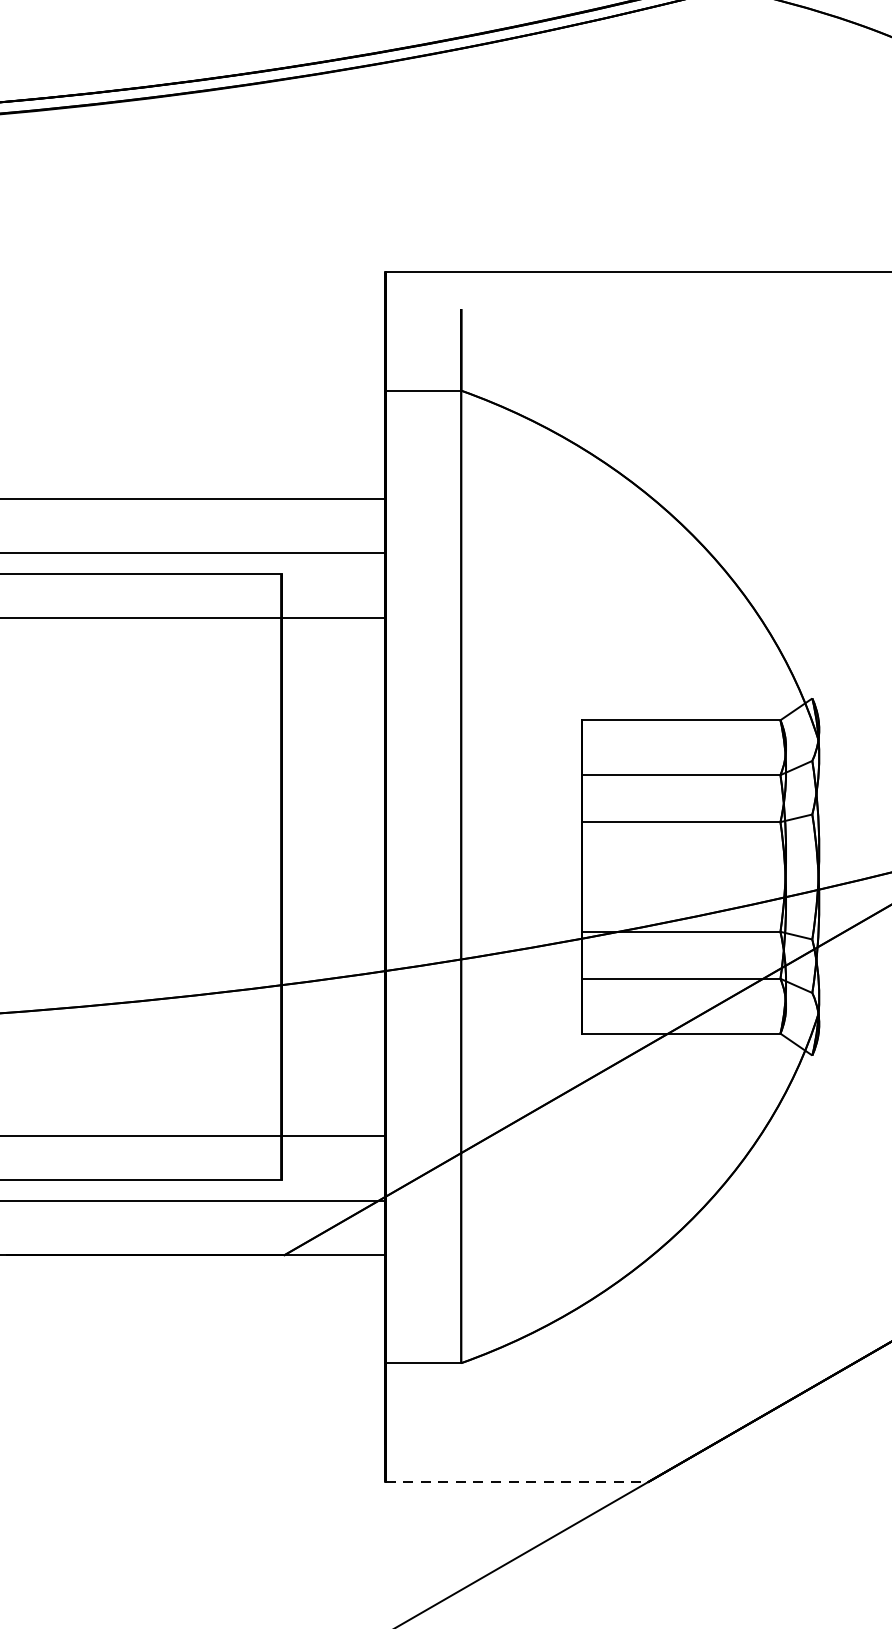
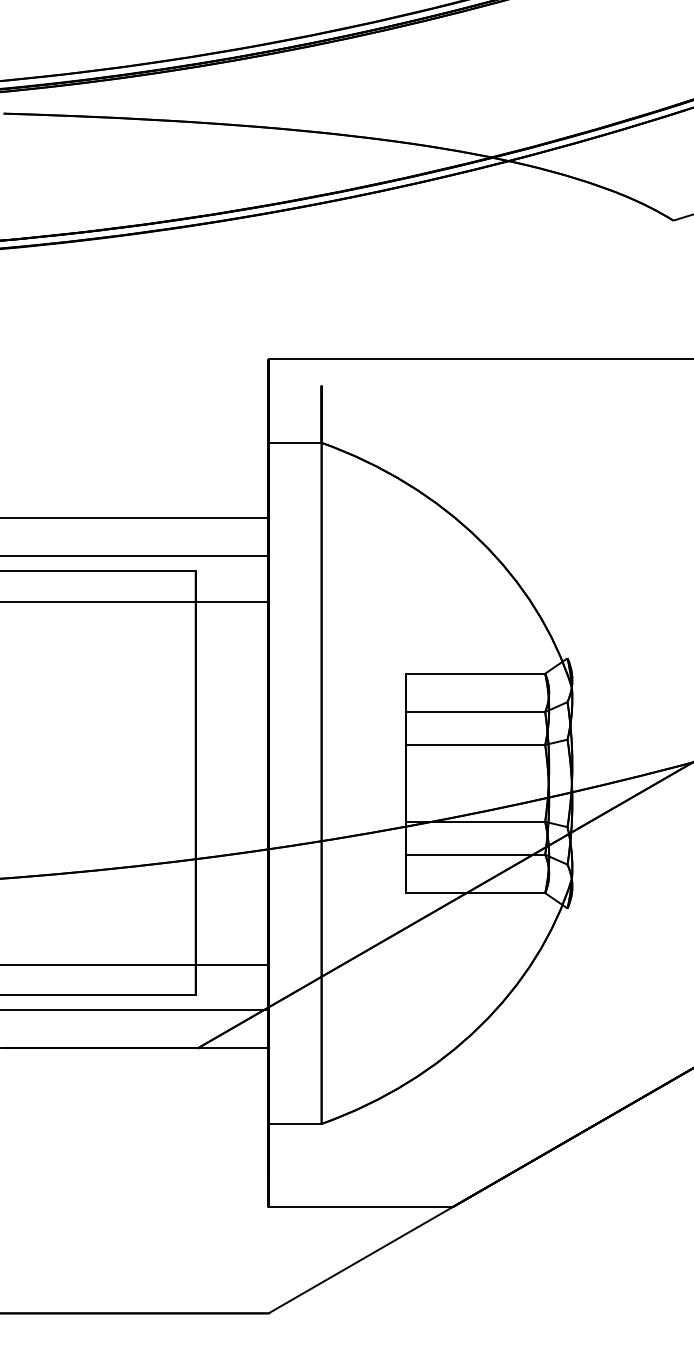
line: (516, 1482) -> (360, 1207), dashed -> solid

